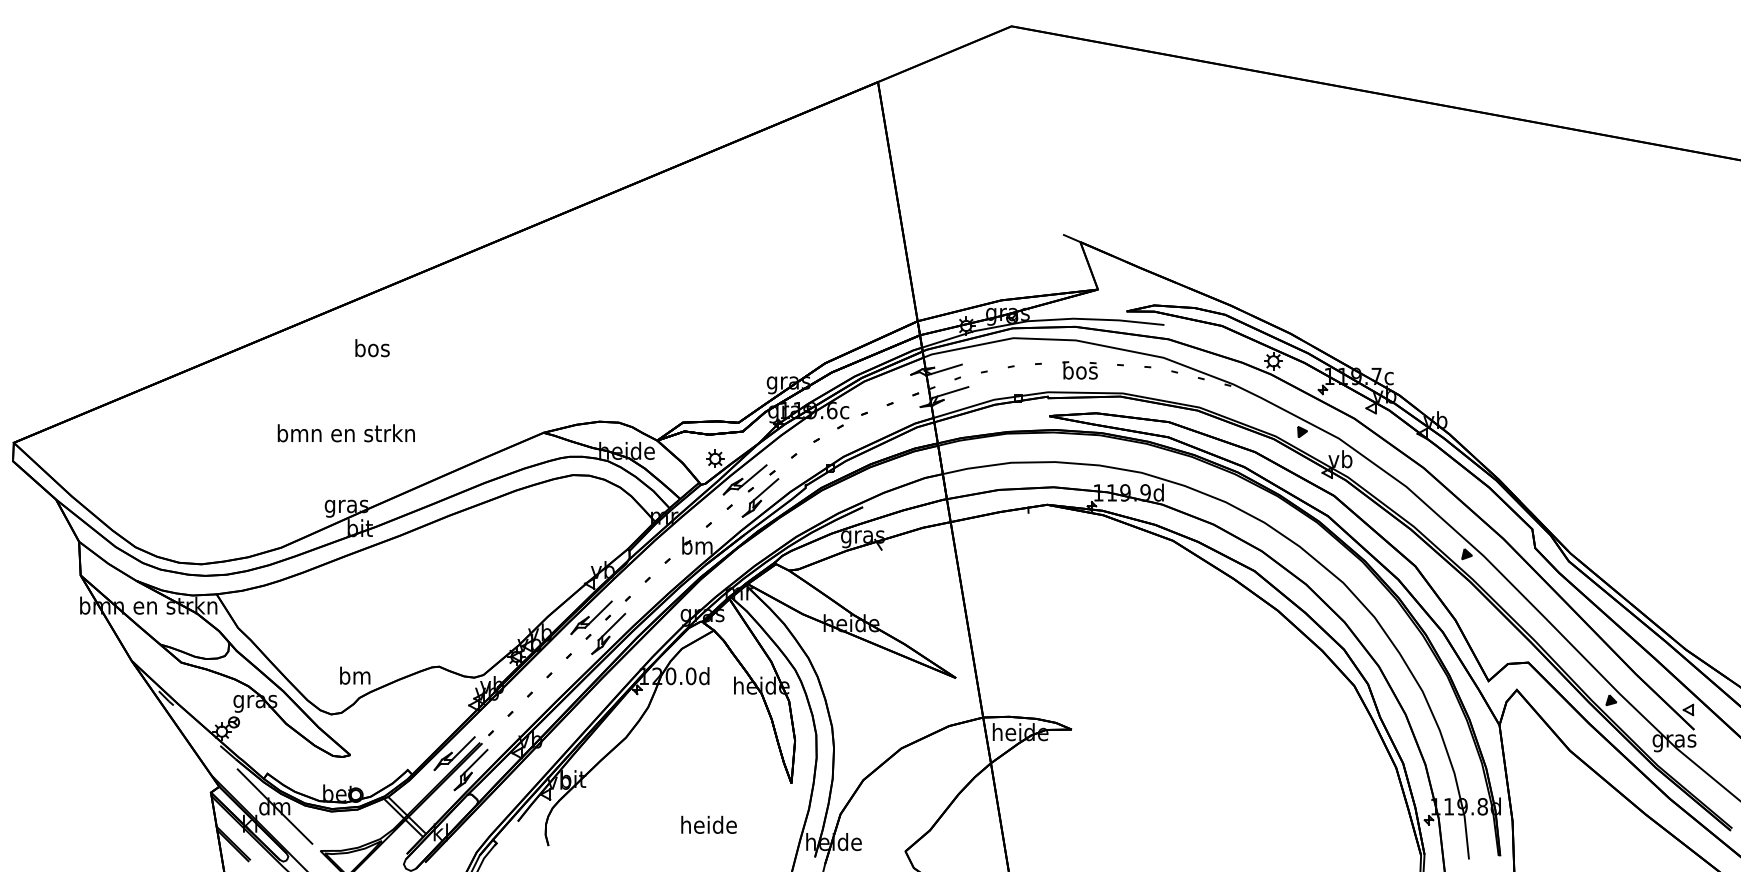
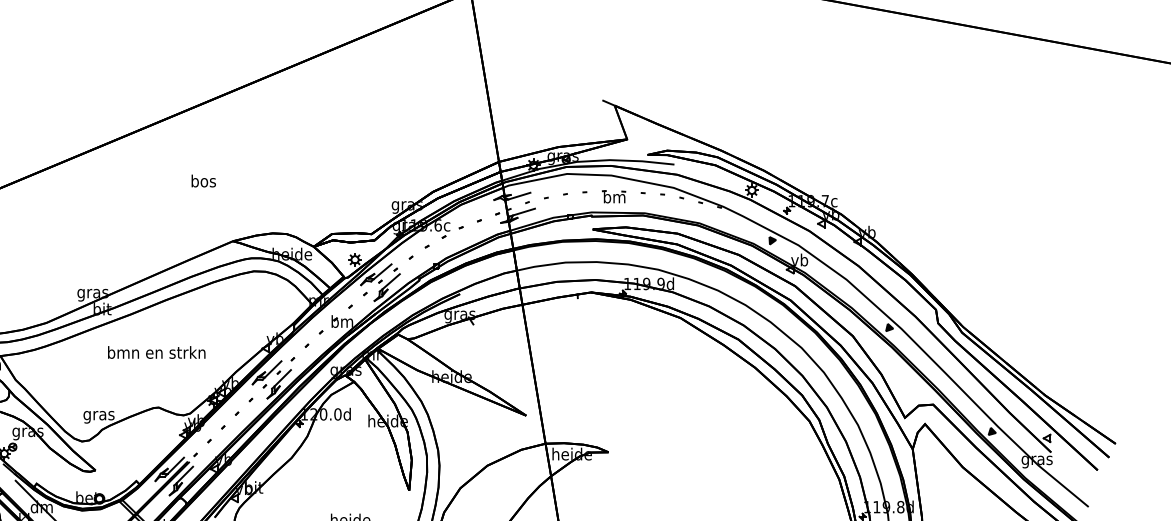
text: (372, 348) -> (203, 181), moved
text: (1080, 370) -> (614, 196), bos -> bm
text: (345, 433) -> (156, 352), moved
text: (355, 677) -> (99, 415), bm -> gras

